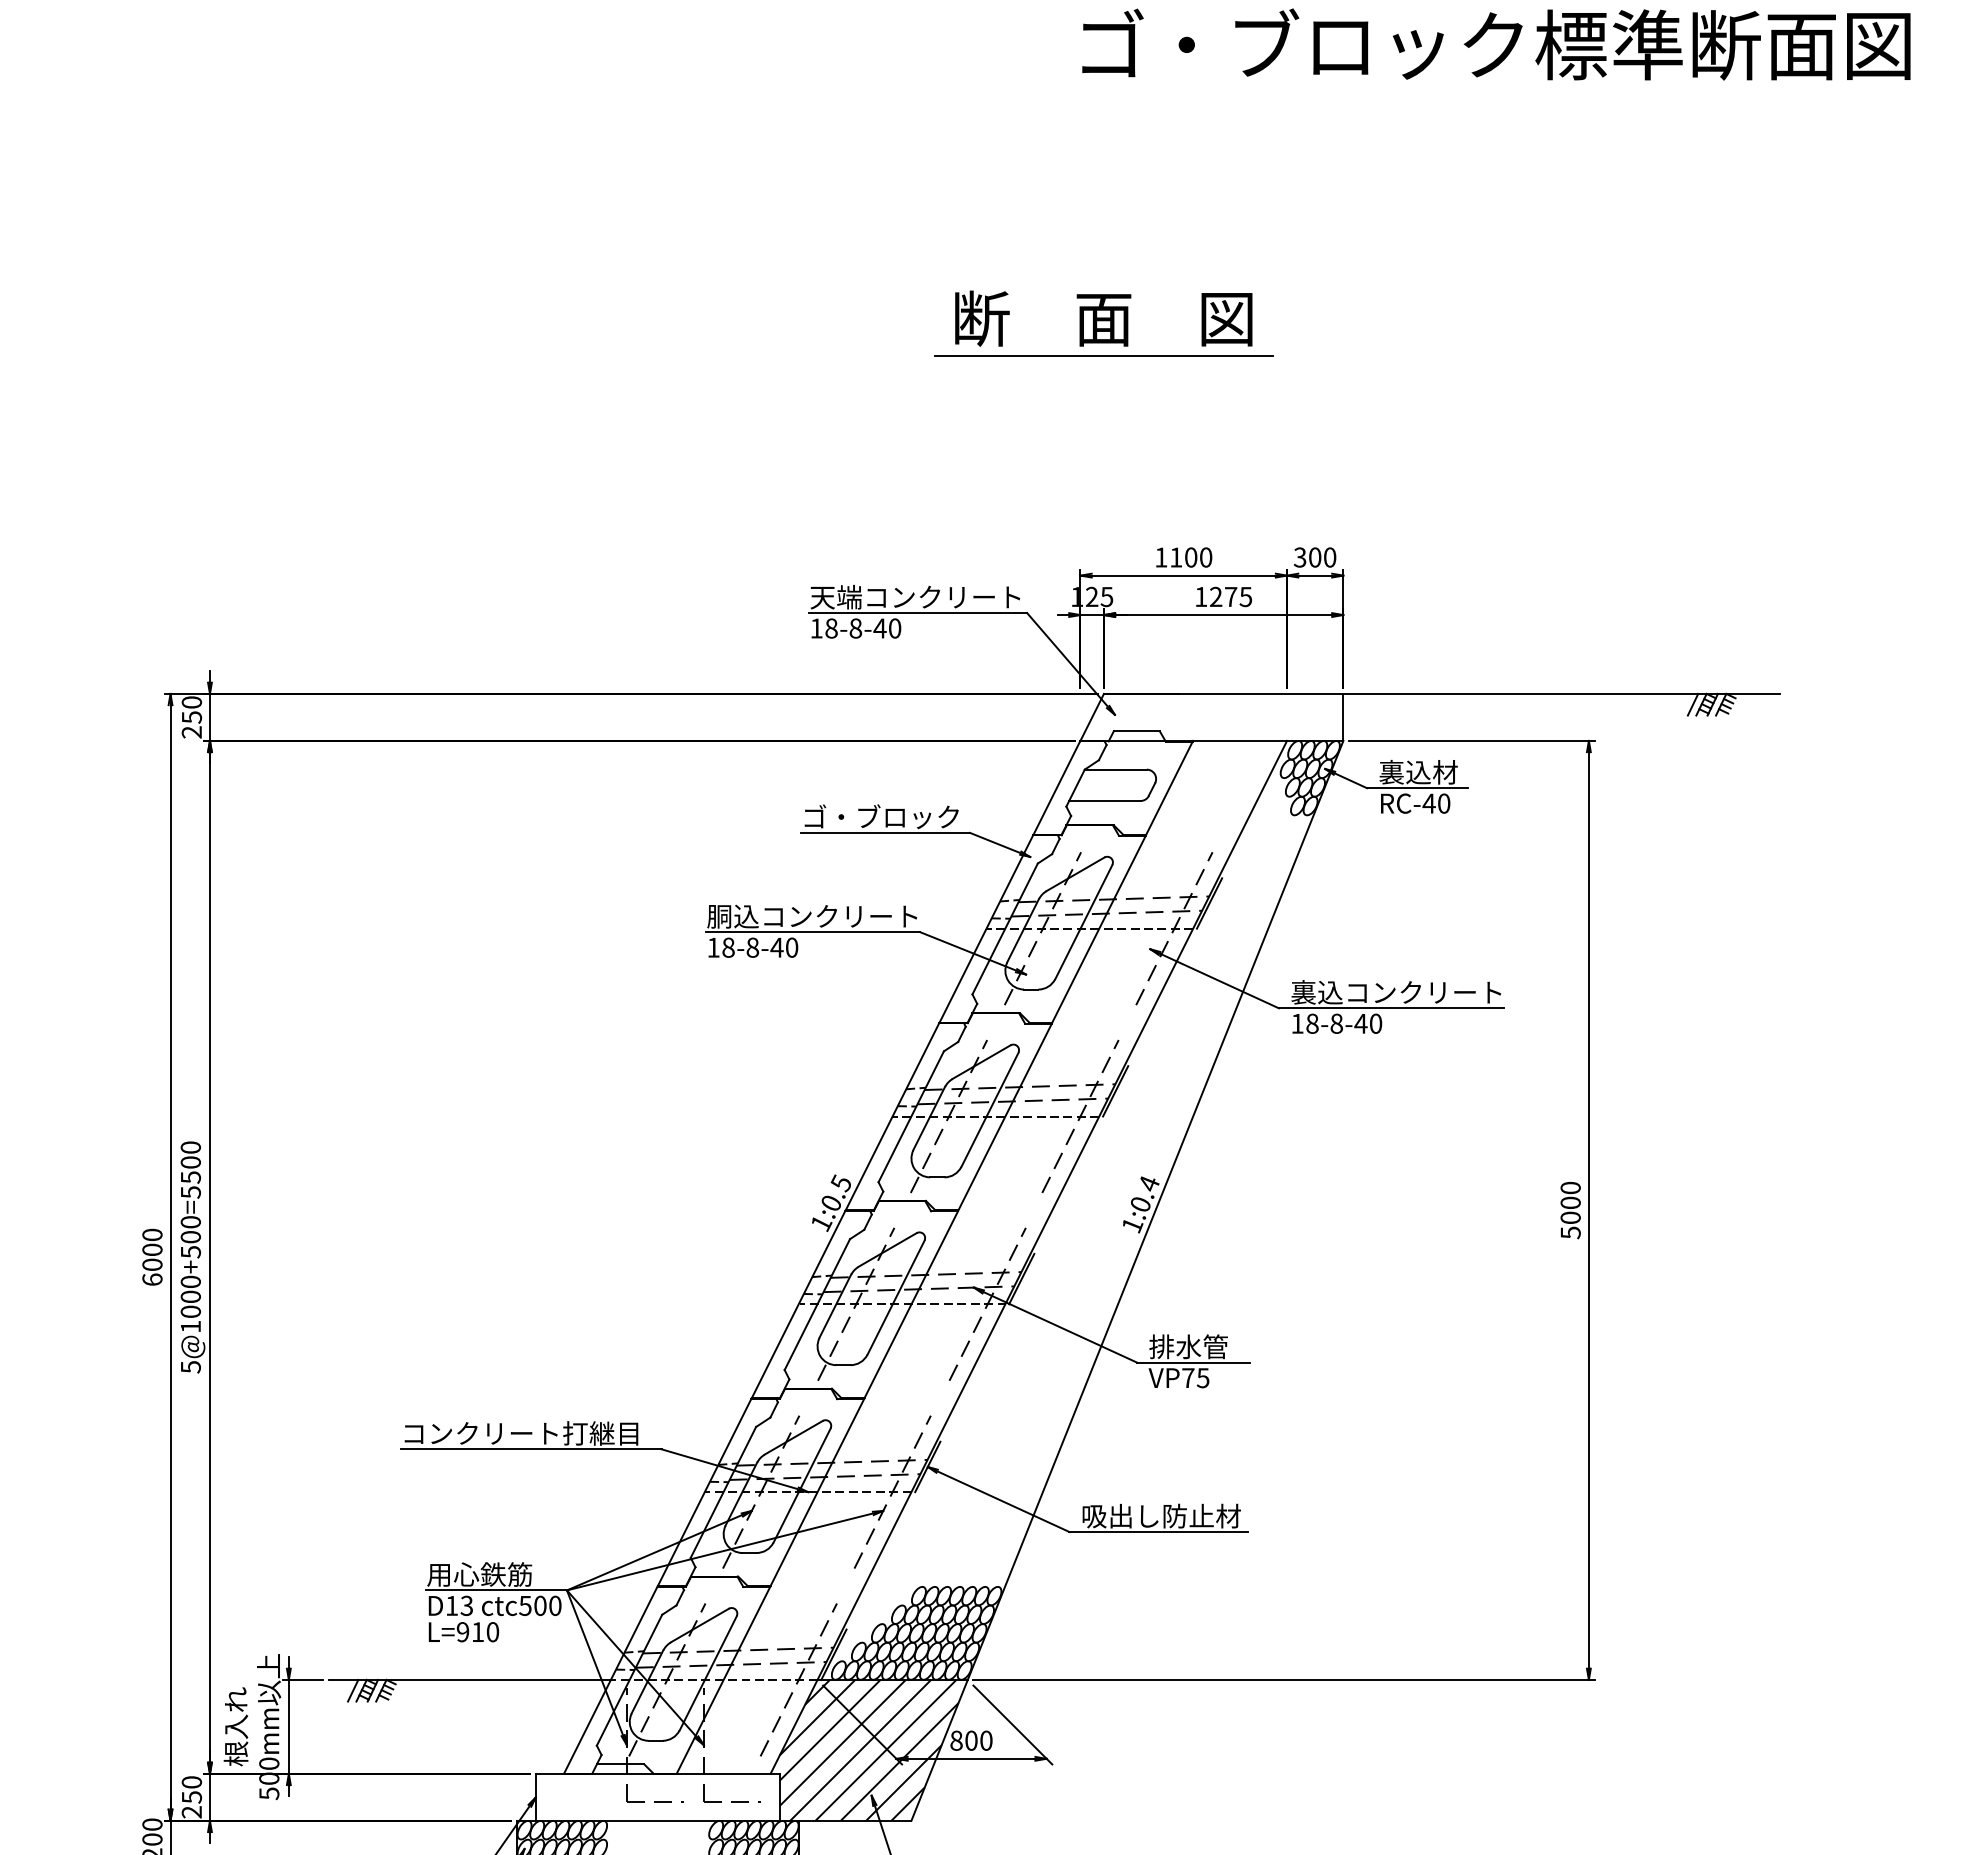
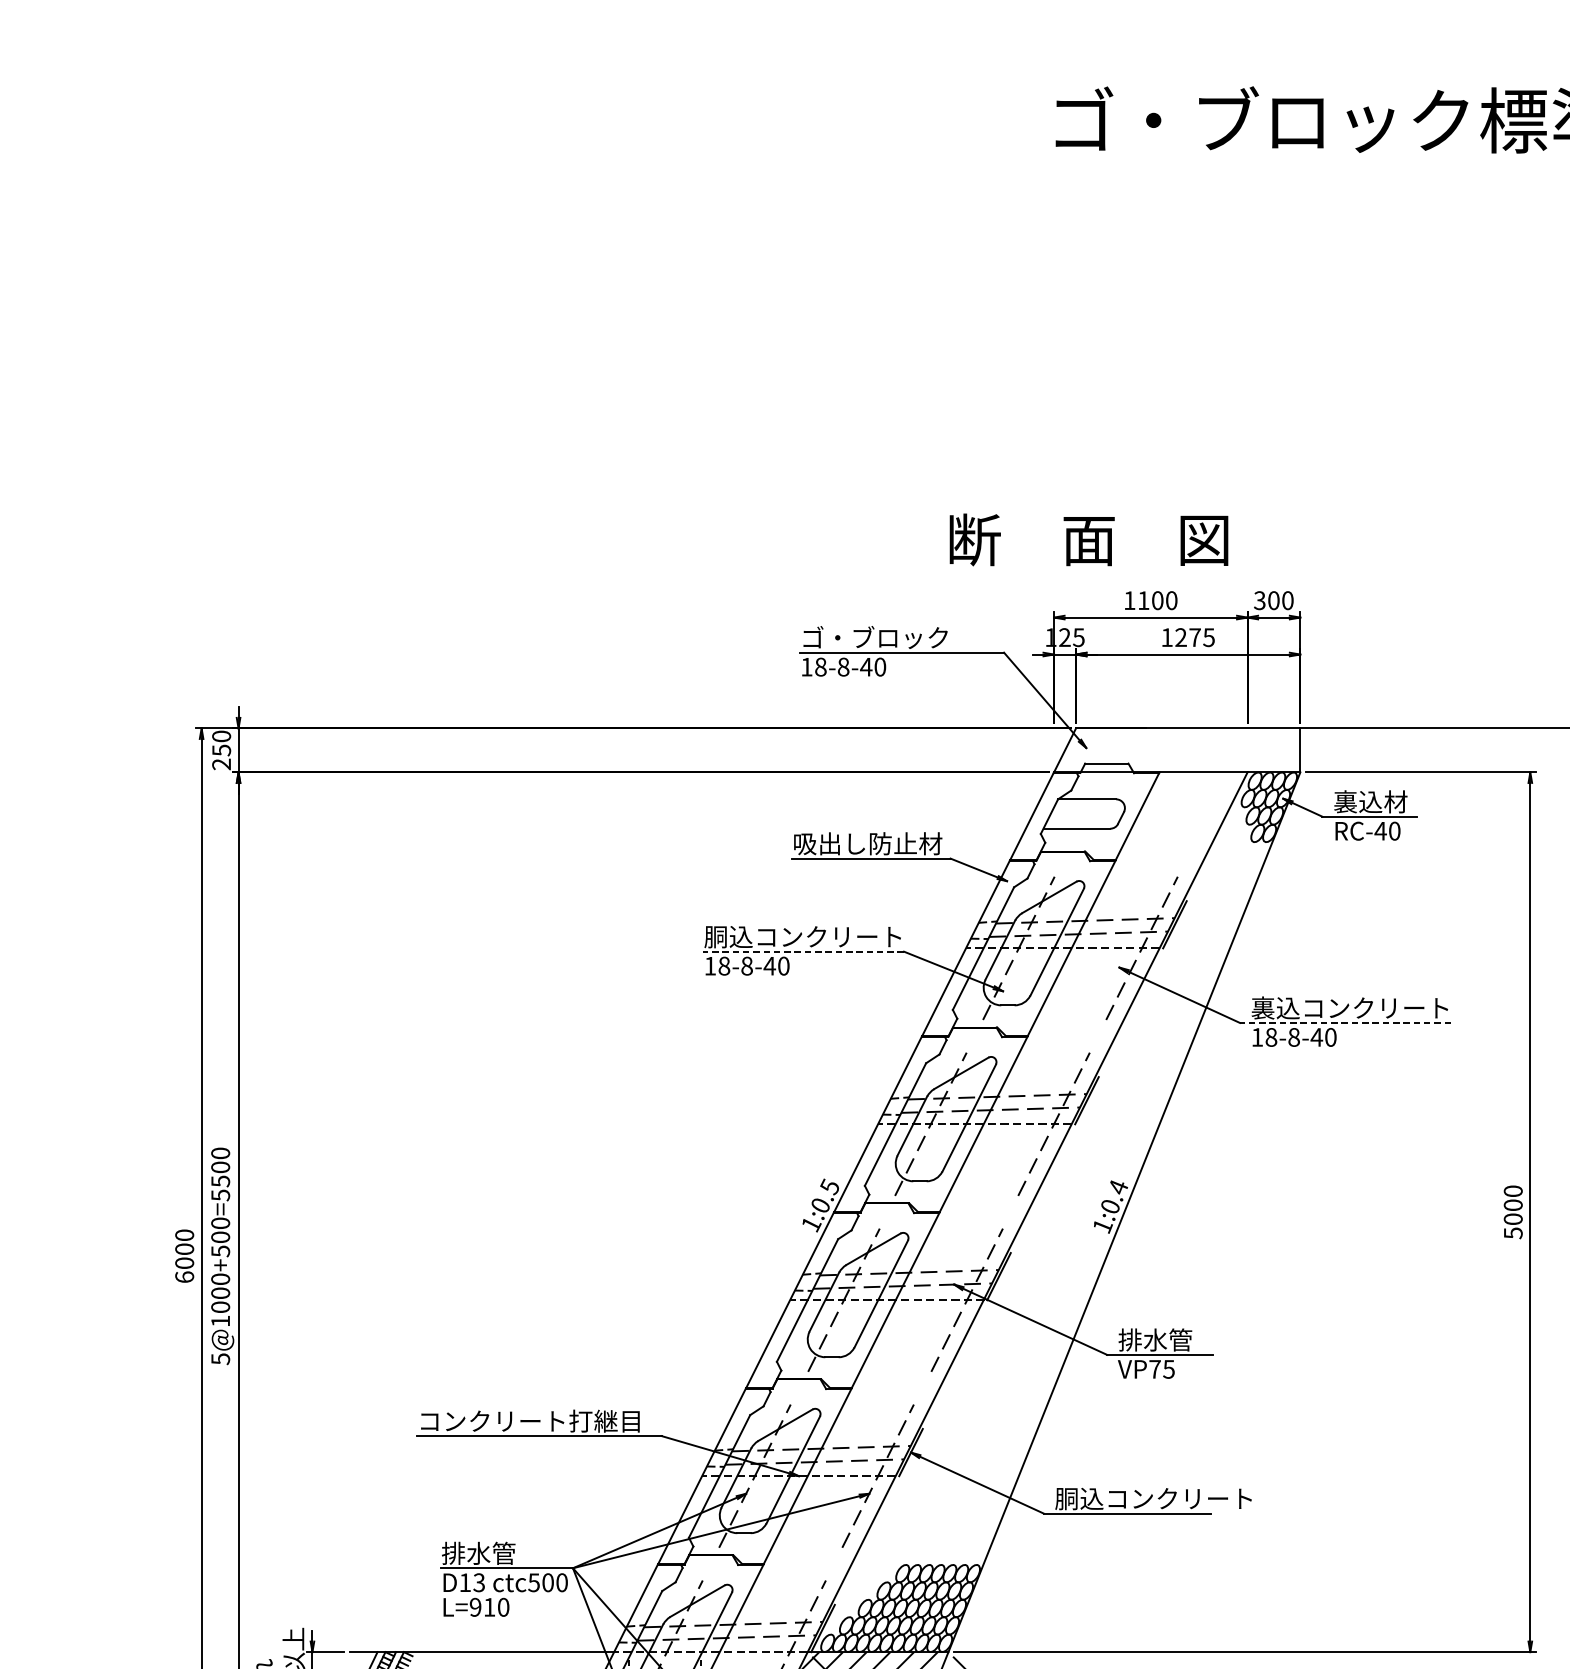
text: (1103, 318) -> (1088, 539), moved
line: (1103, 355) -> (1075, 411), removed
text: (915, 596) -> (899, 637), 天端コンクリート -> ゴ・ブロック
text: (882, 816) -> (868, 843), ゴ・ブロック -> 吸出し防止材
line: (812, 932) -> (803, 951), solid -> dashed
line: (1391, 1008) -> (1345, 1023), solid -> dashed
text: (1186, 1515) -> (1153, 1498), 吸出し防止材 -> 胴込コンクリート
text: (479, 1574) -> (491, 1553), 用心鉄筋 -> 排水管

